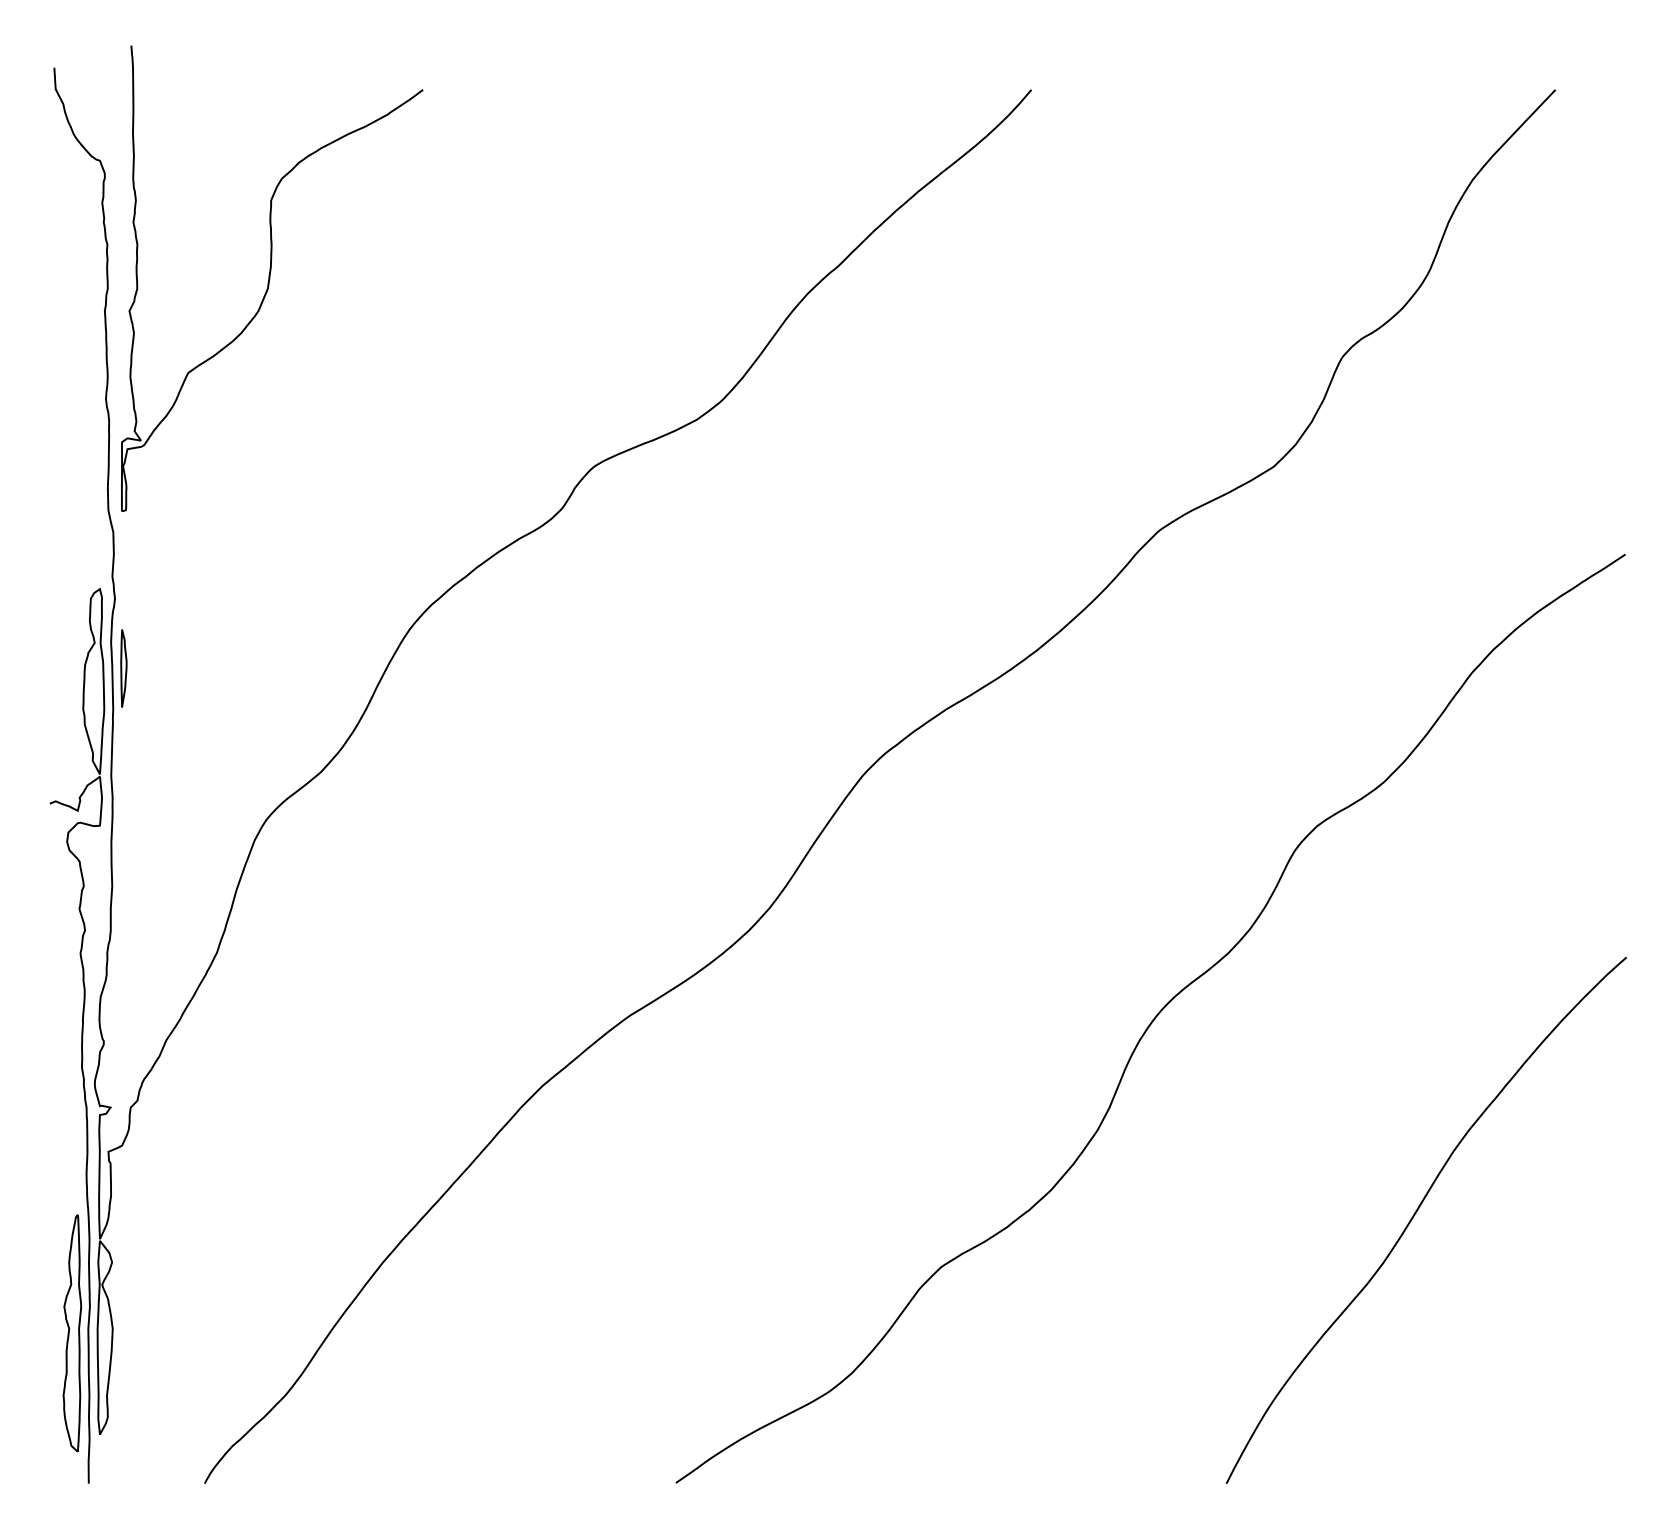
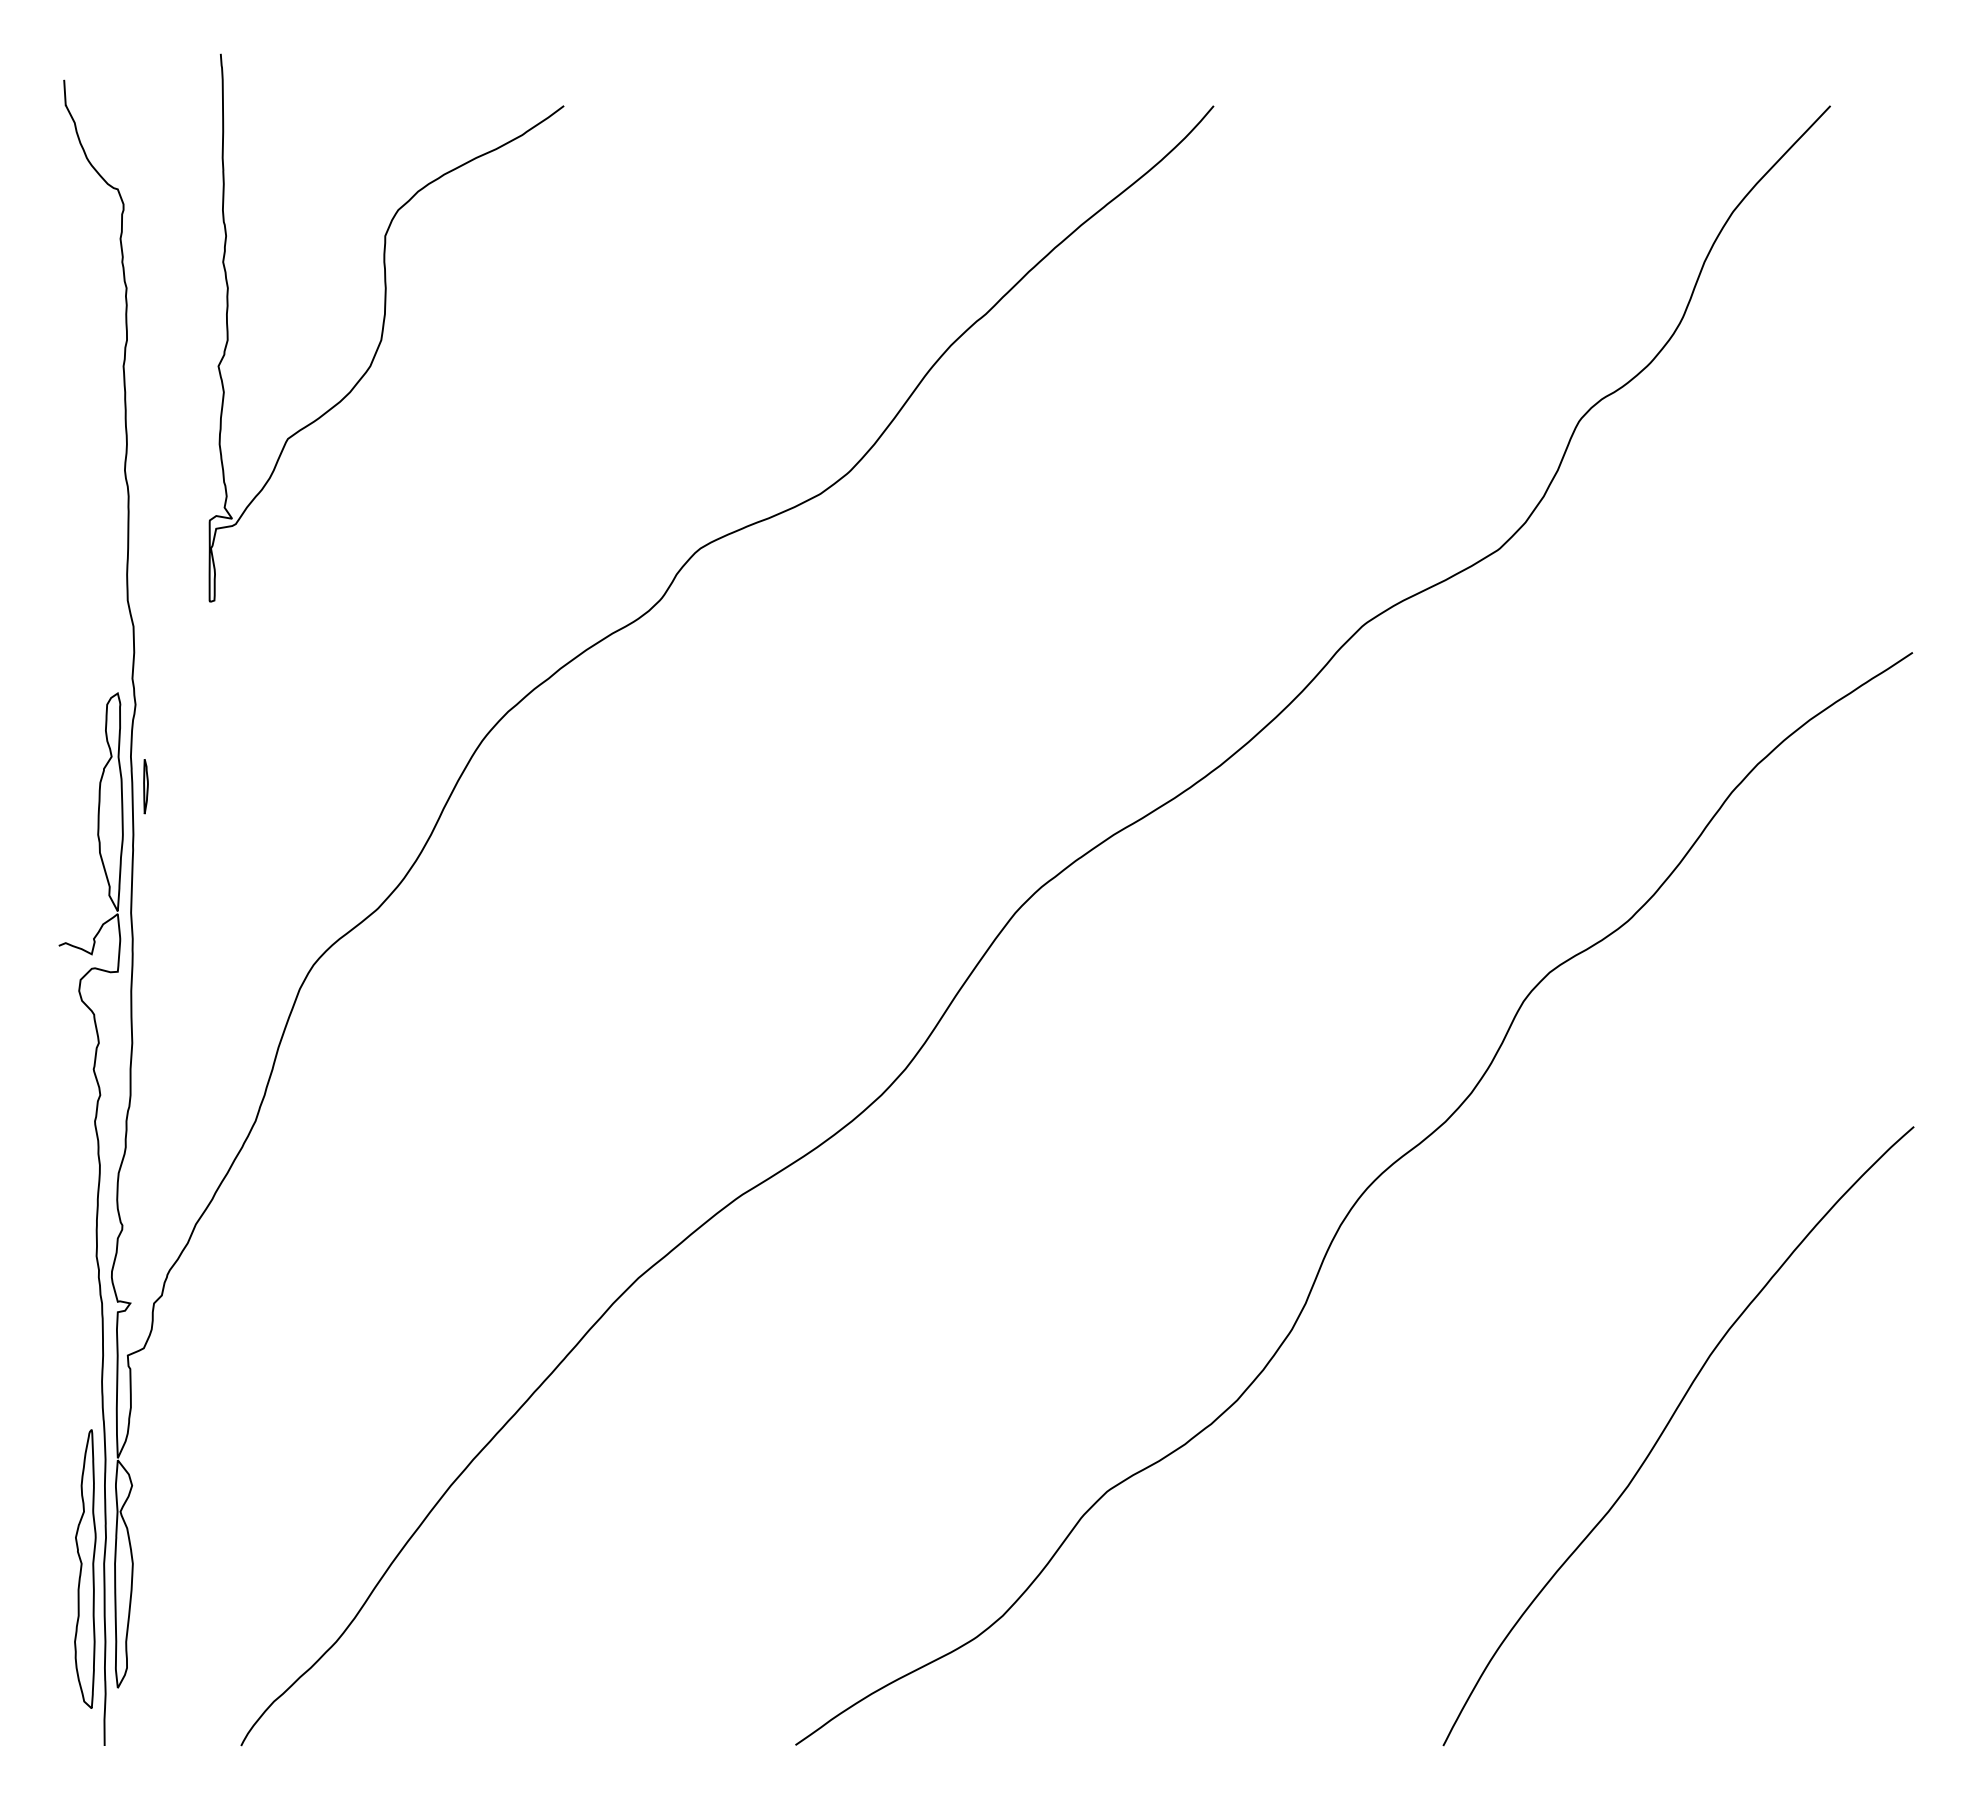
curve: (270, 277) -> (384, 326), moved
part: (123, 668) -> (145, 786), size x0.6

